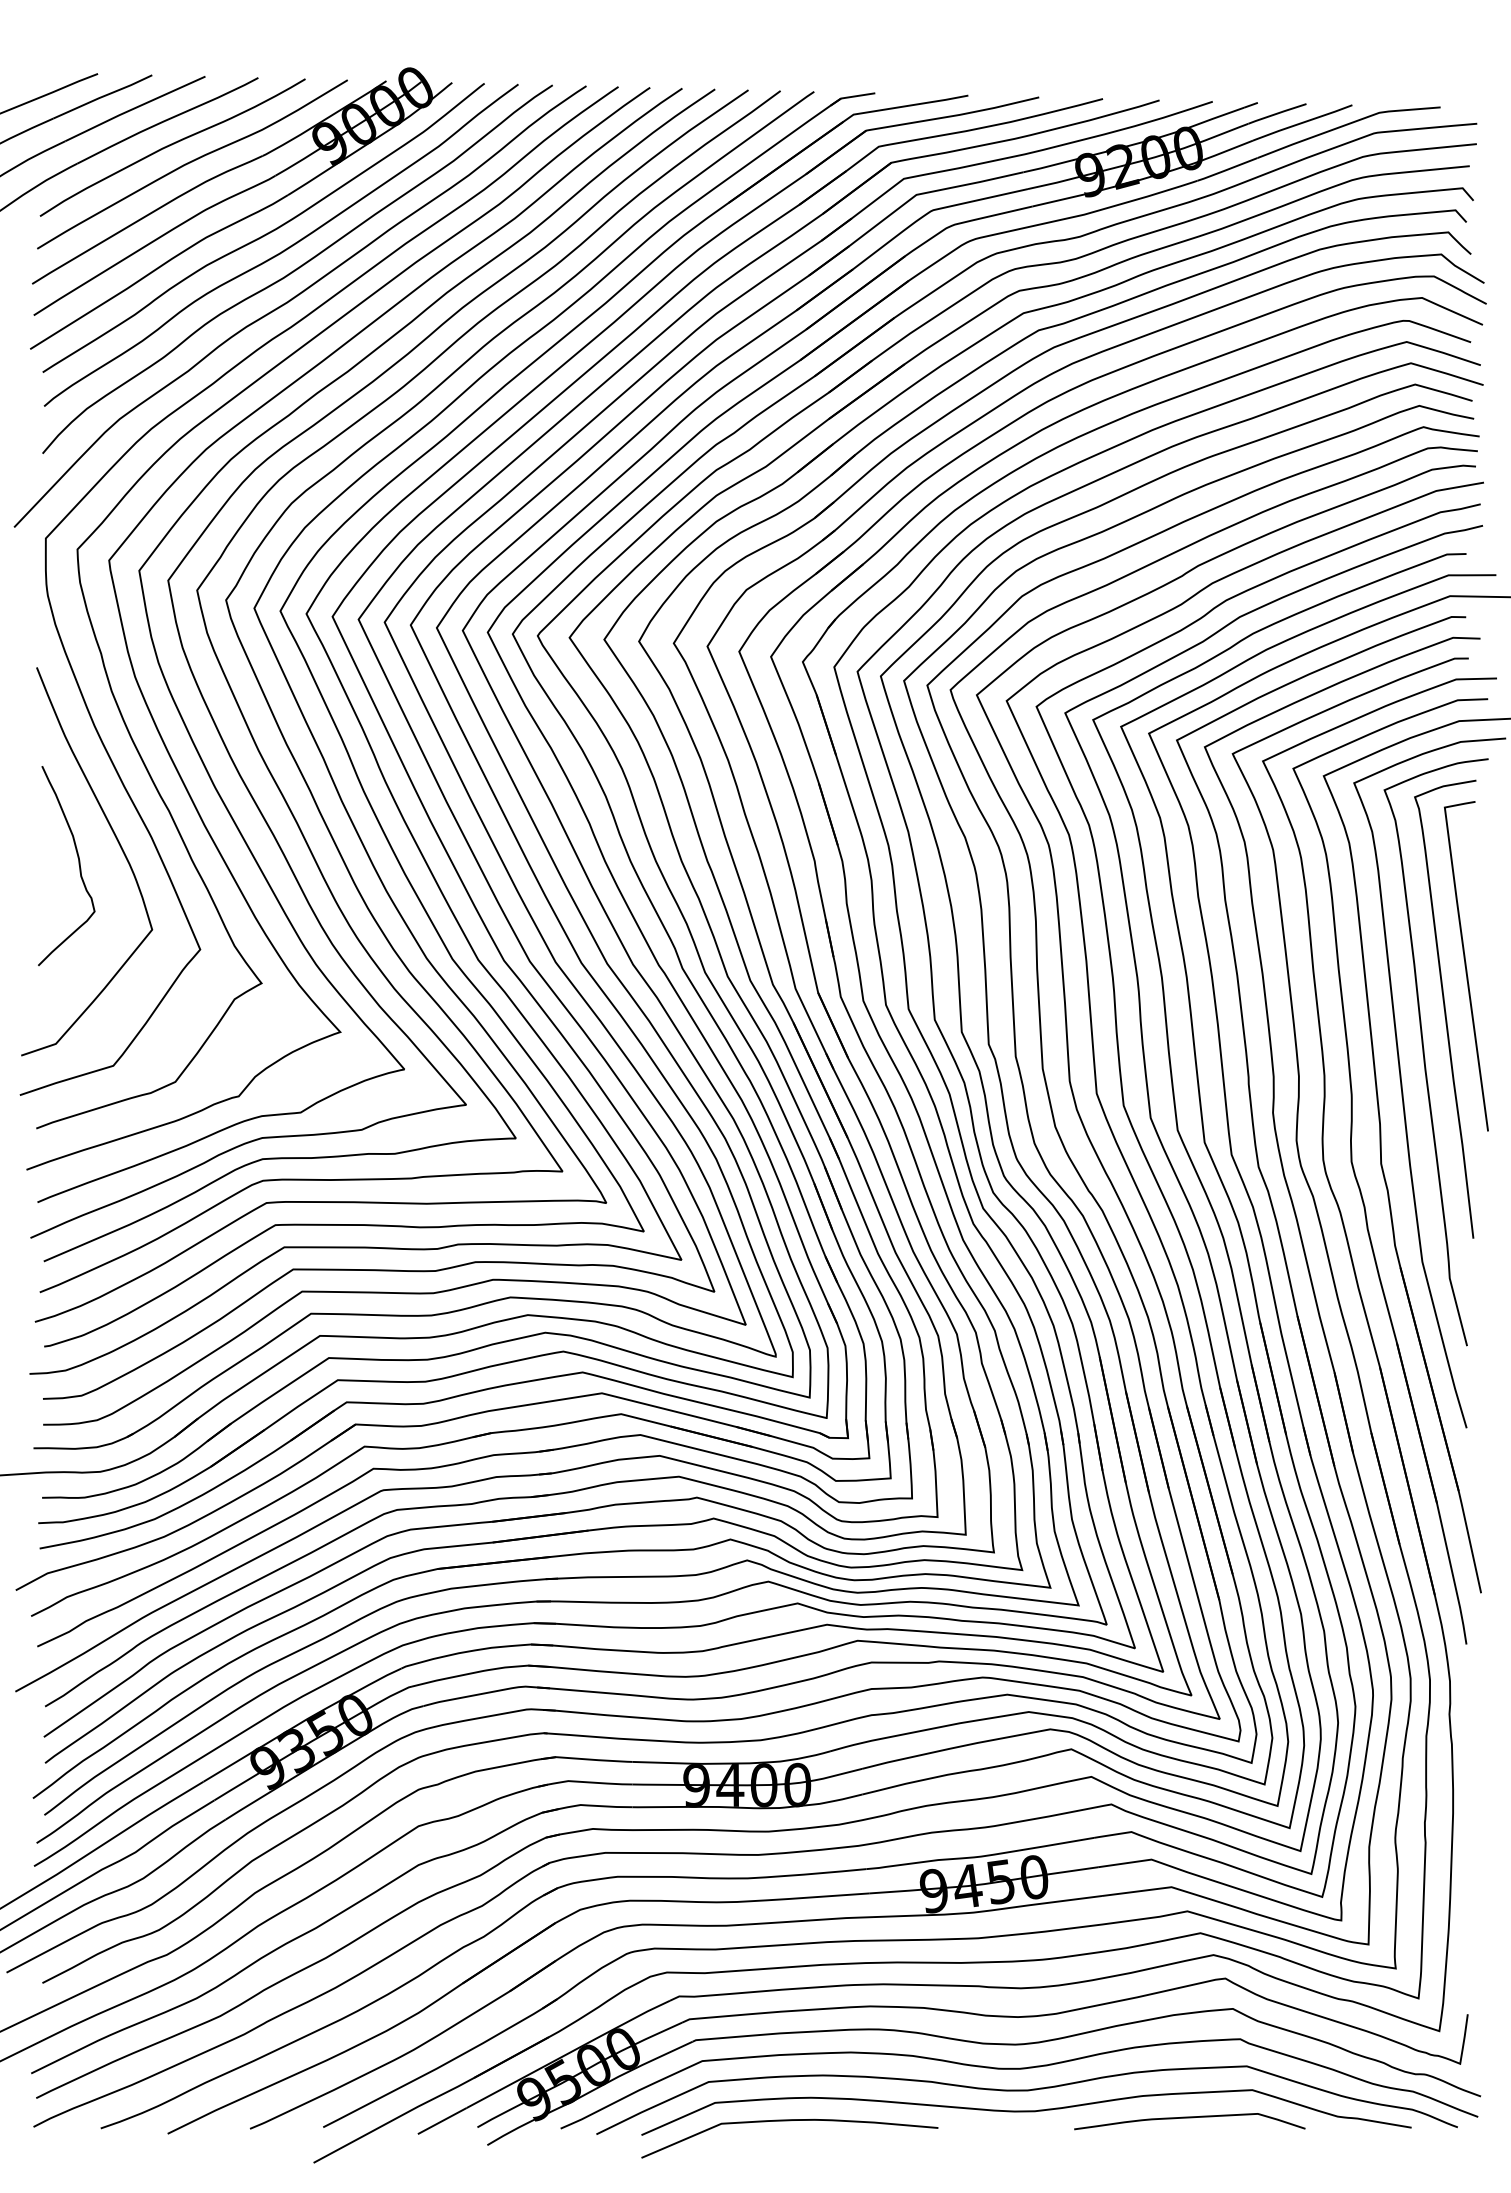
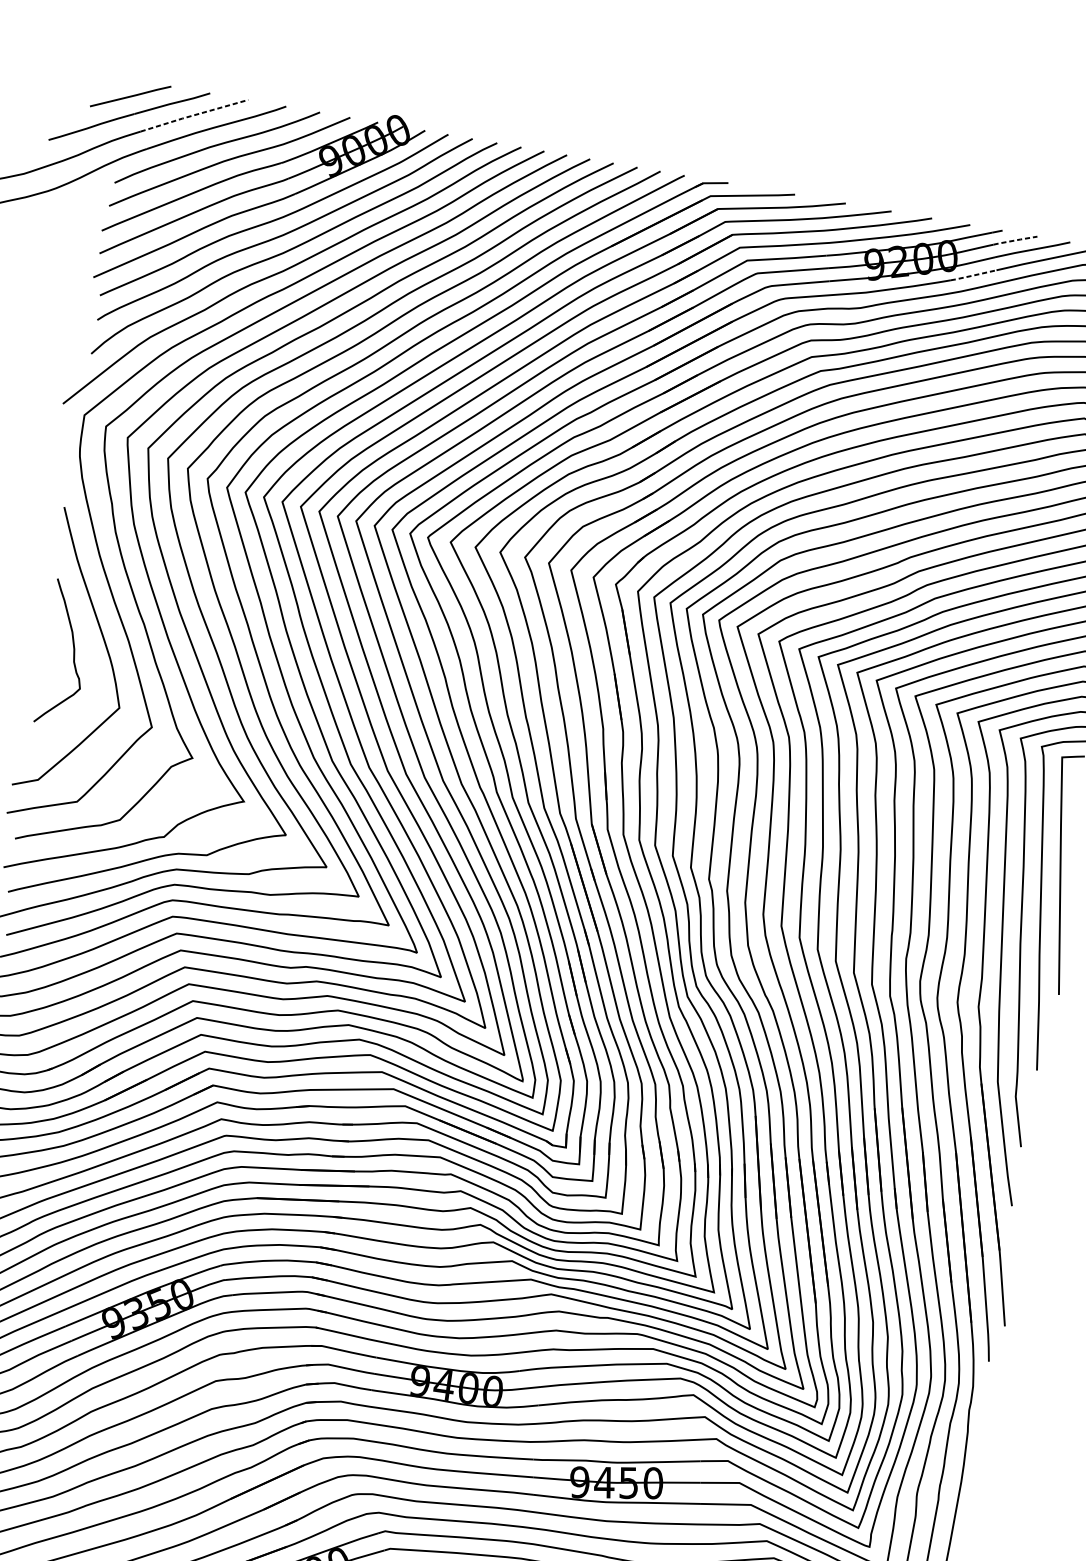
line: (134, 108) -> (193, 115), solid -> dashed
line: (1277, 113) -> (1015, 240), solid -> dashed
line: (1226, 170) -> (972, 275), solid -> dashed

